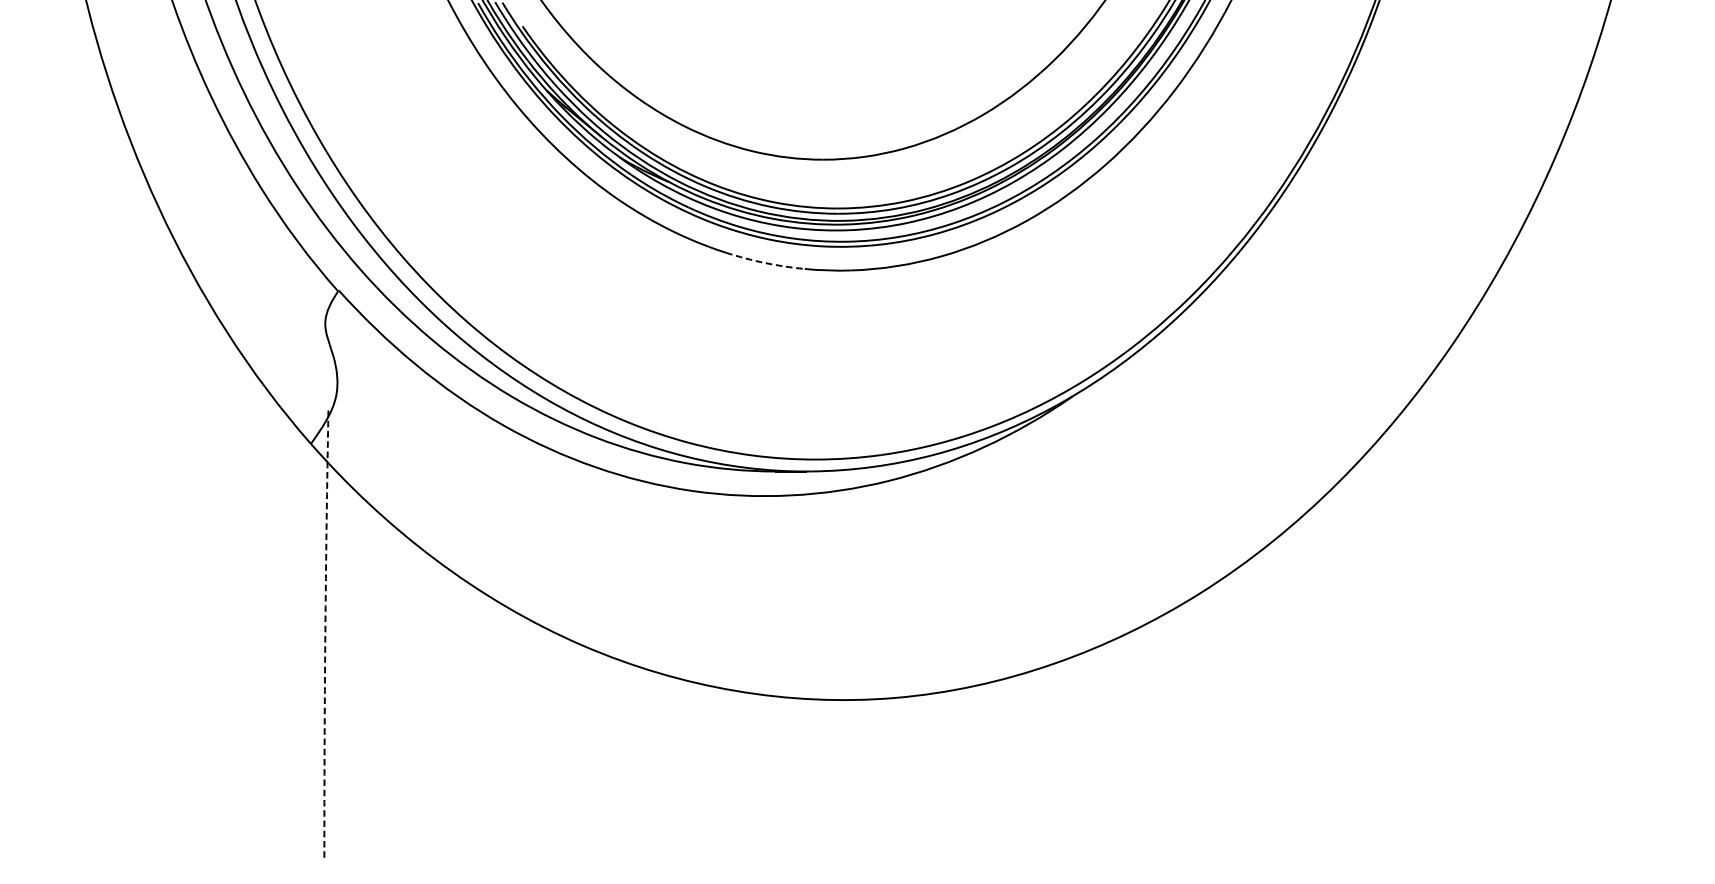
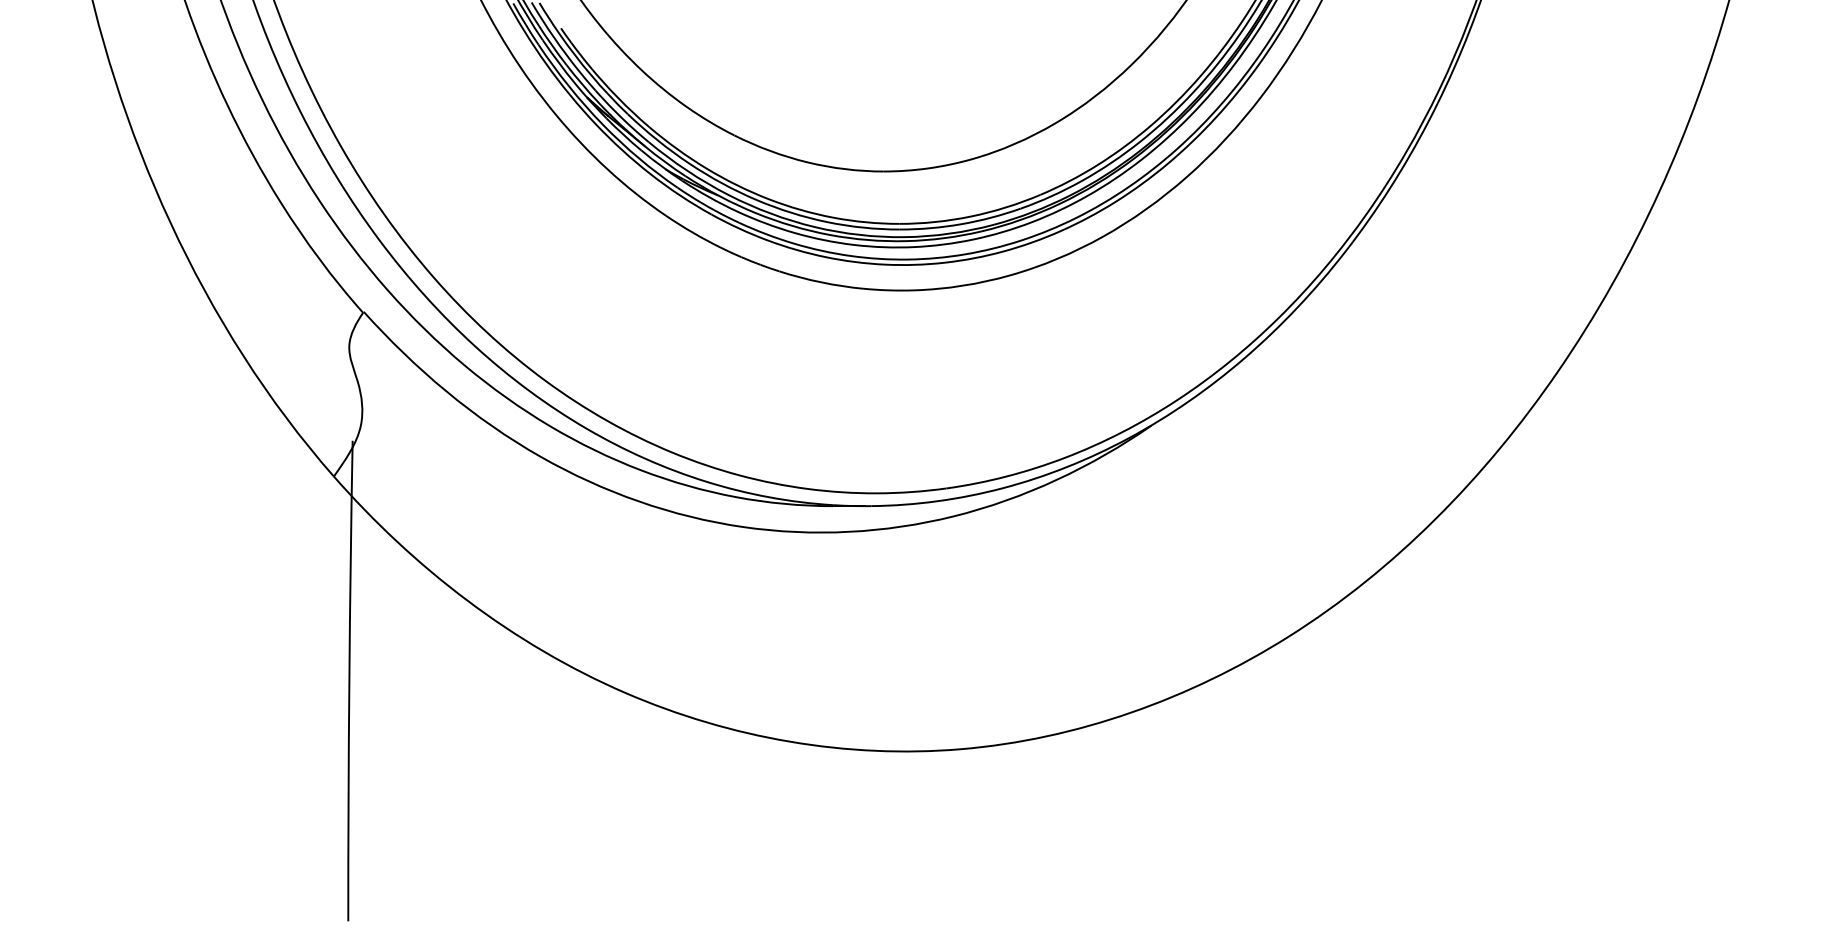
arc: (765, 263) -> (821, 282), dashed -> solid
arc: (325, 634) -> (349, 681), dashed -> solid

